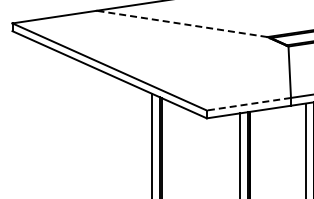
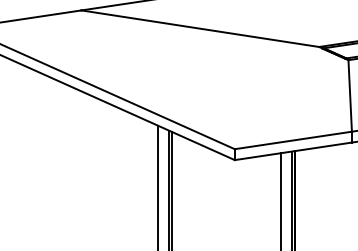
line: (181, 23) -> (199, 28), dashed -> solid
line: (248, 104) -> (292, 140), dashed -> solid

